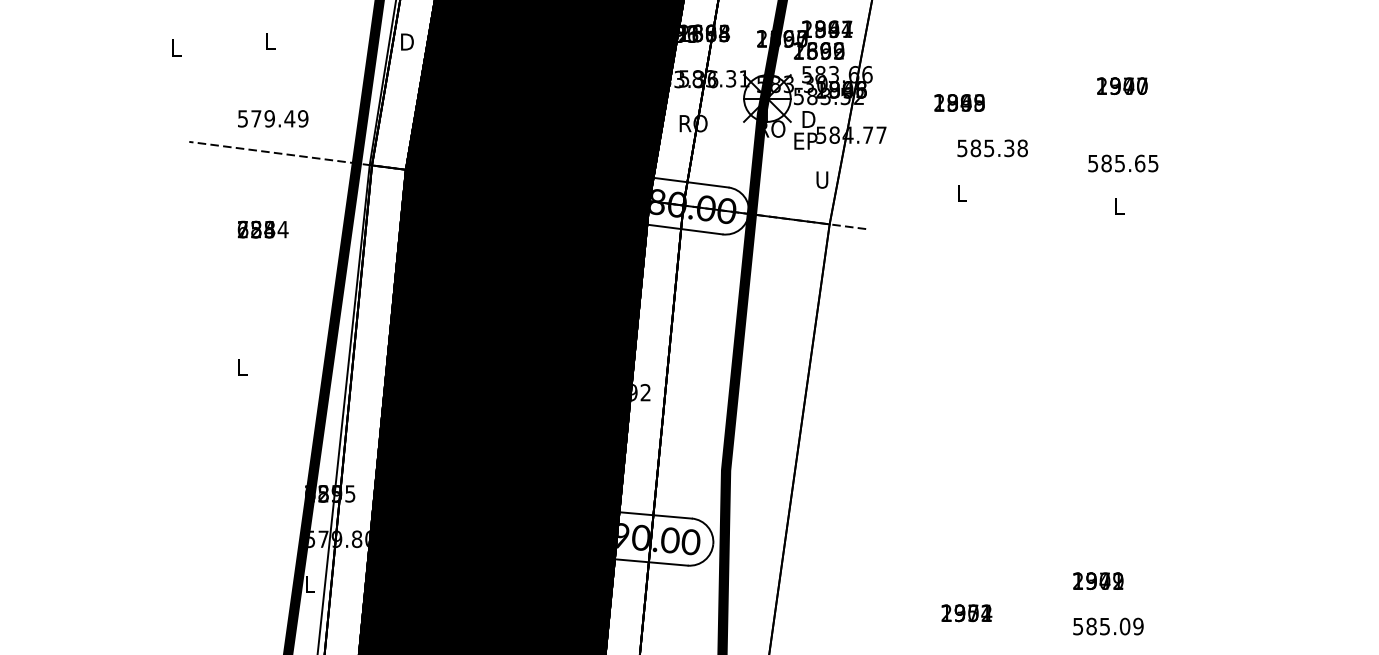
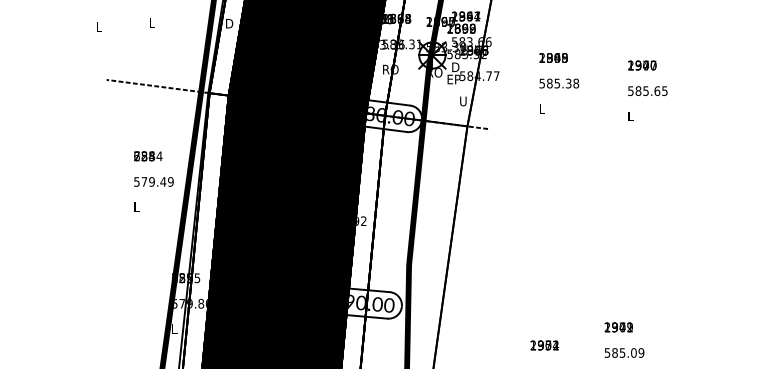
text: (1122, 86) -> (642, 65), moved
text: (959, 102) -> (553, 57), moved
text: (272, 118) -> (153, 181), moved
text: (1122, 162) -> (647, 90), moved
text: (263, 229) -> (148, 156), moved

